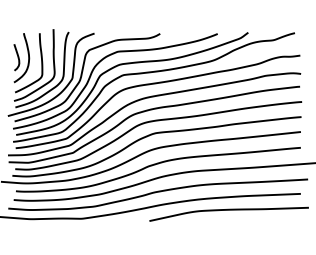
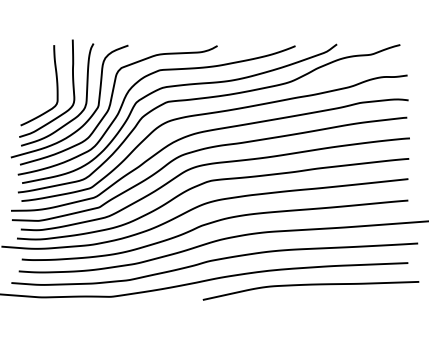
part: (21, 58) -> (29, 79), removed

